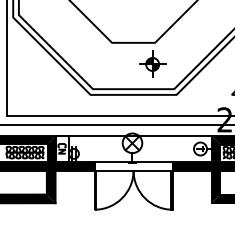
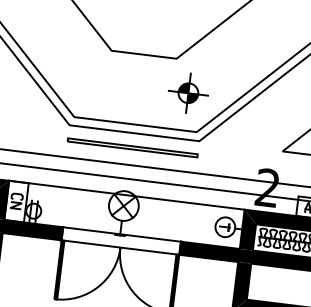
part: (152, 63) -> (188, 91), moved
line: (133, 104) -> (132, 147), added

